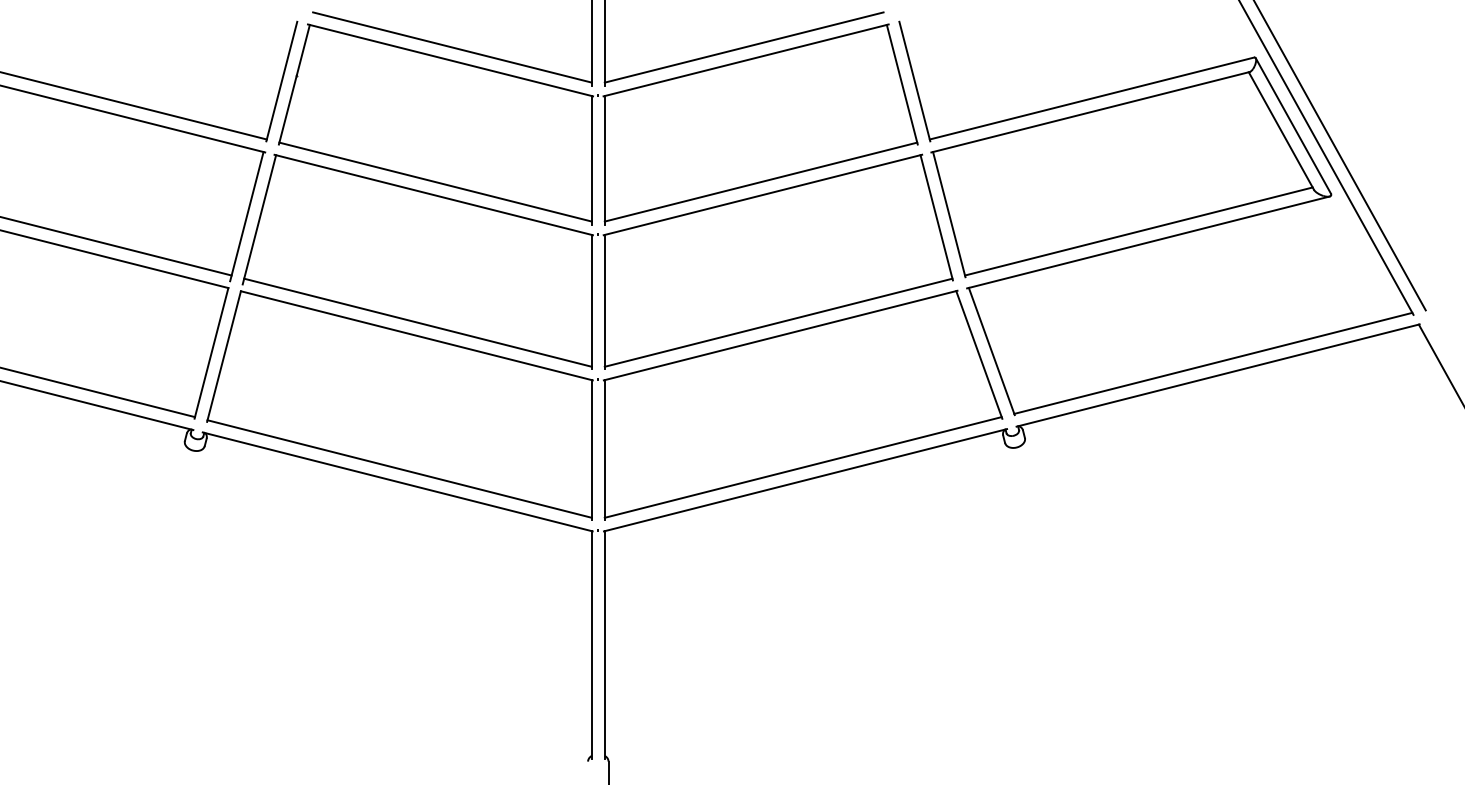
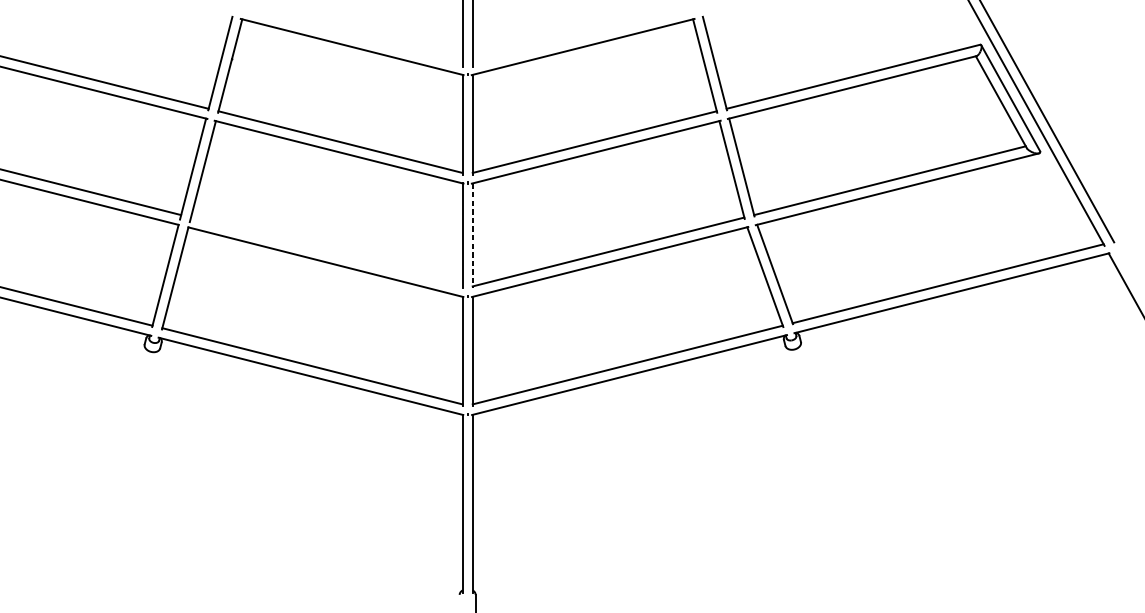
line: (452, 47) -> (353, 36), removed
line: (743, 47) -> (581, 36), removed
line: (604, 302) -> (472, 236), solid -> dashed
line: (417, 322) -> (326, 251), removed

